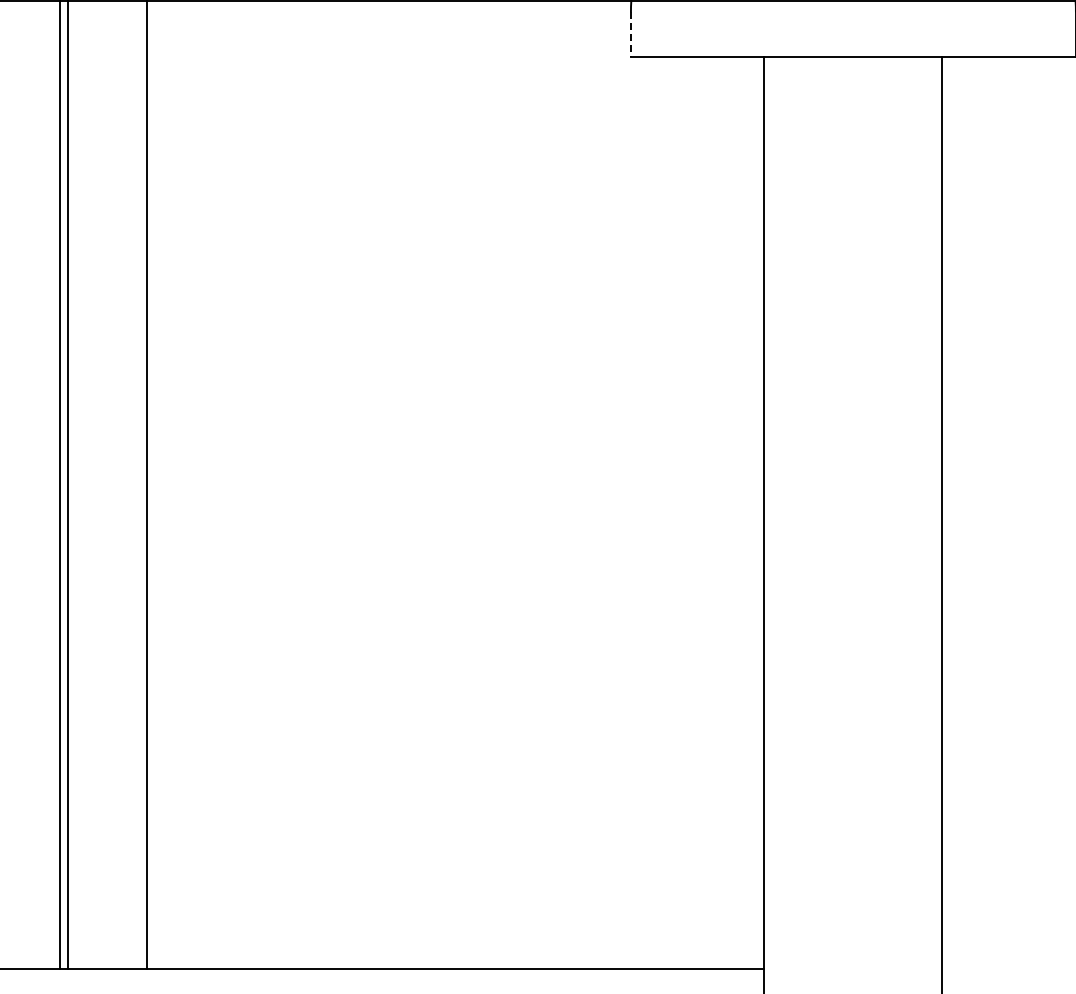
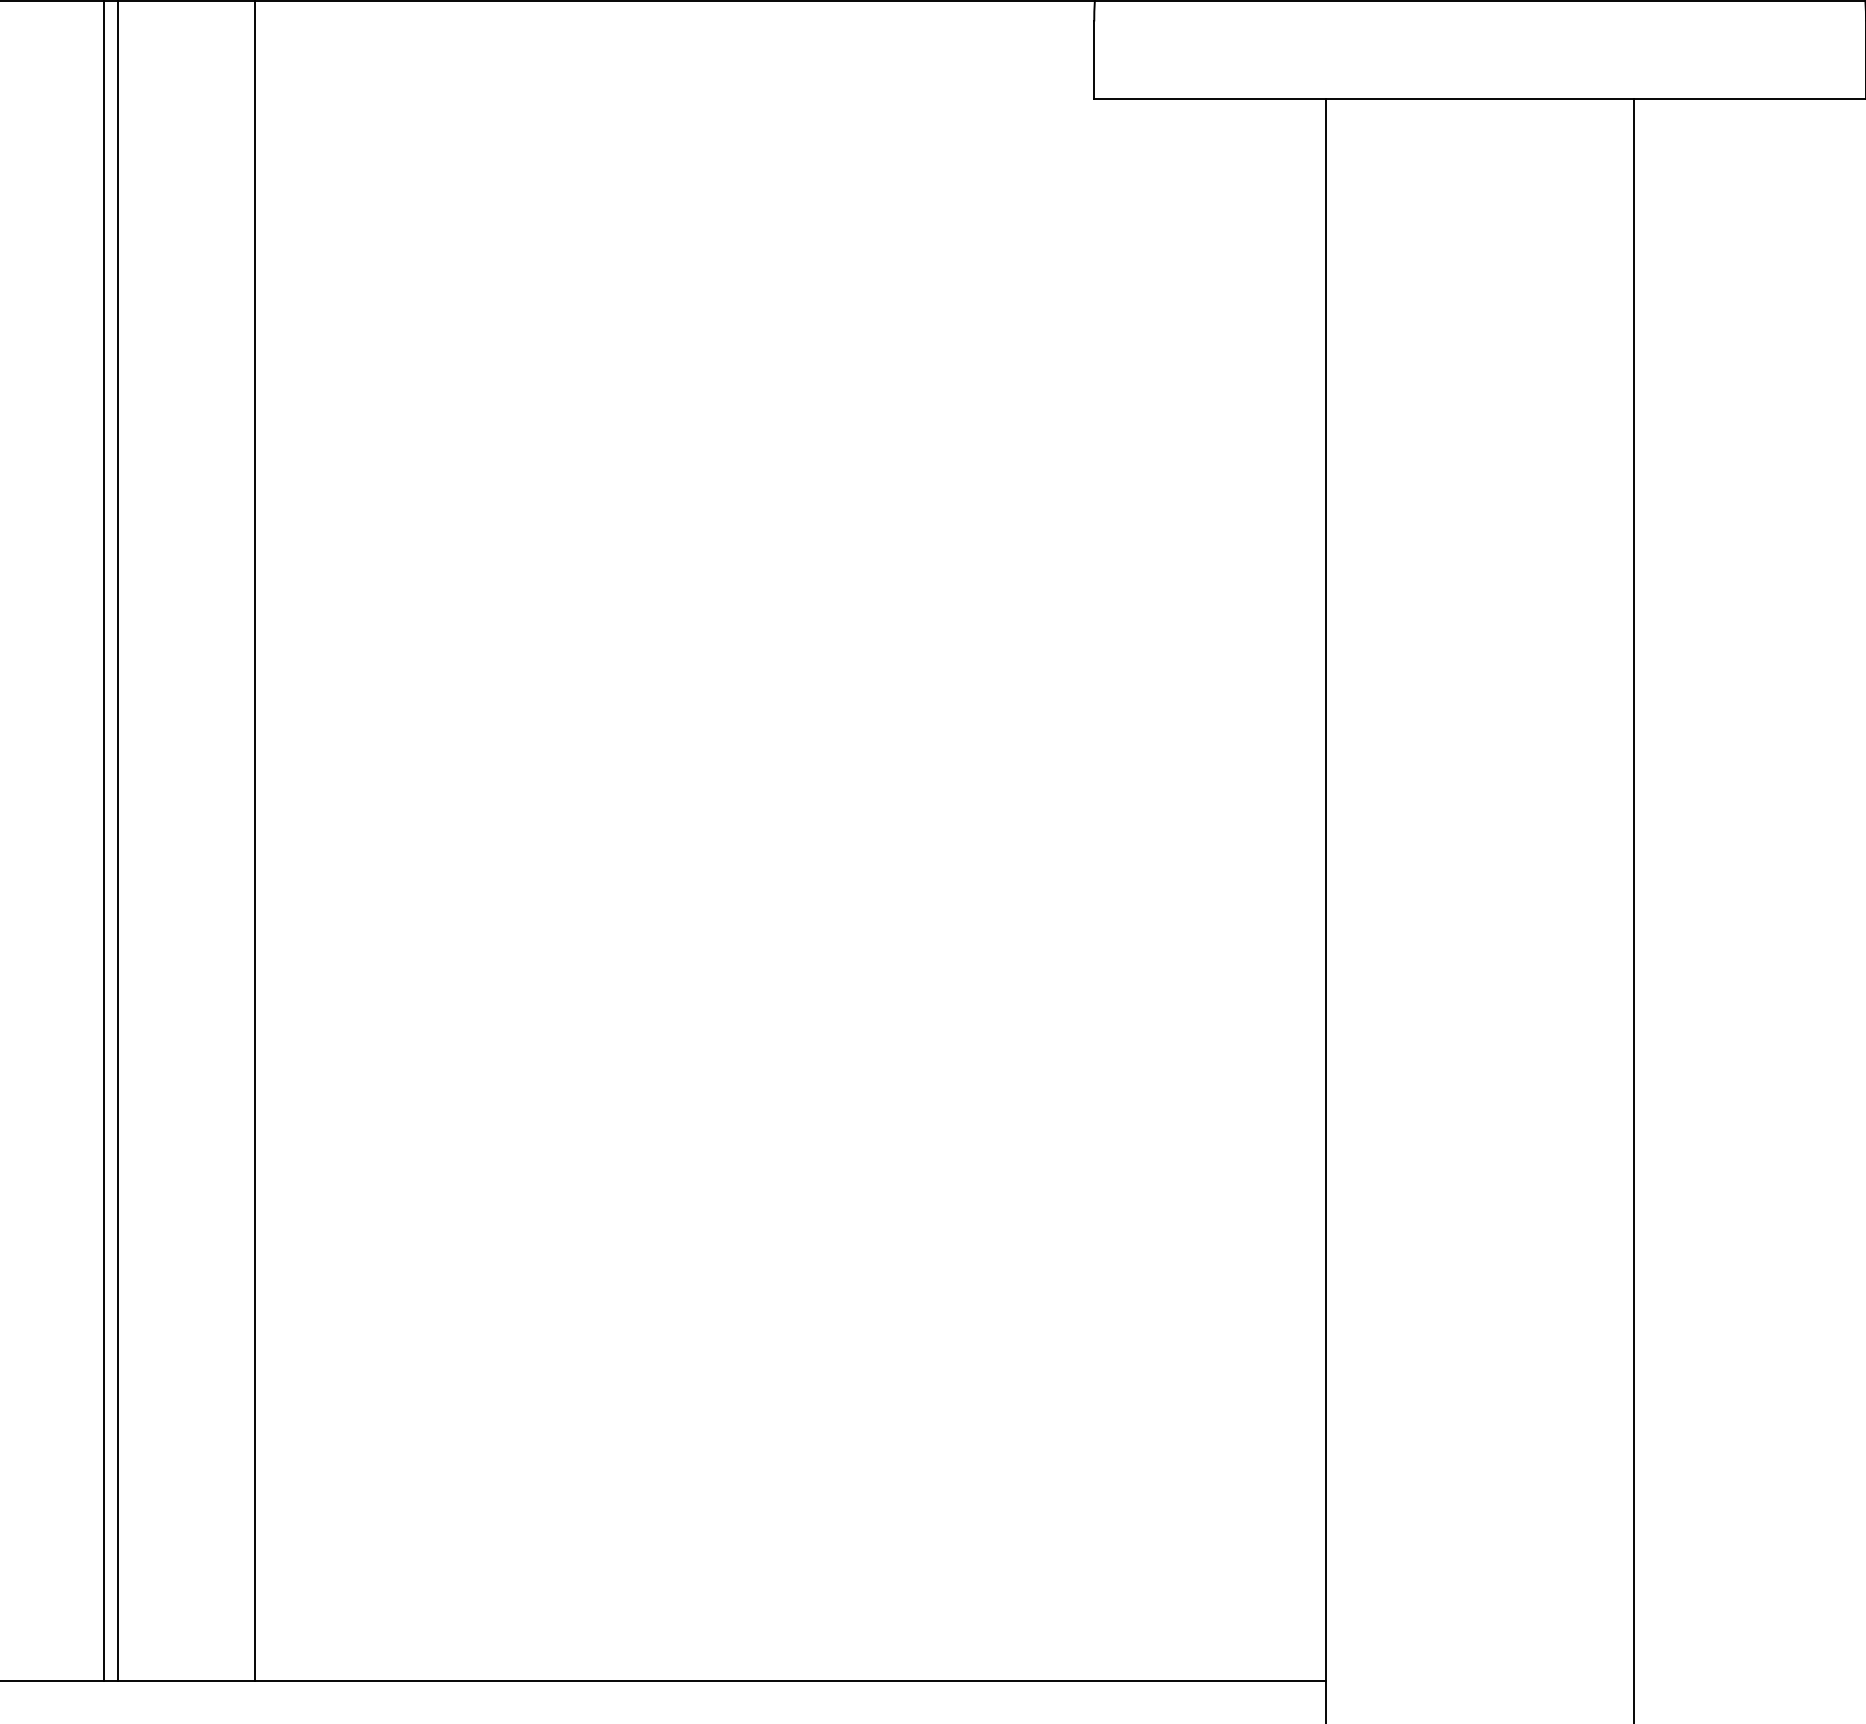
line: (630, 35) -> (1093, 61), dashed -> solid

